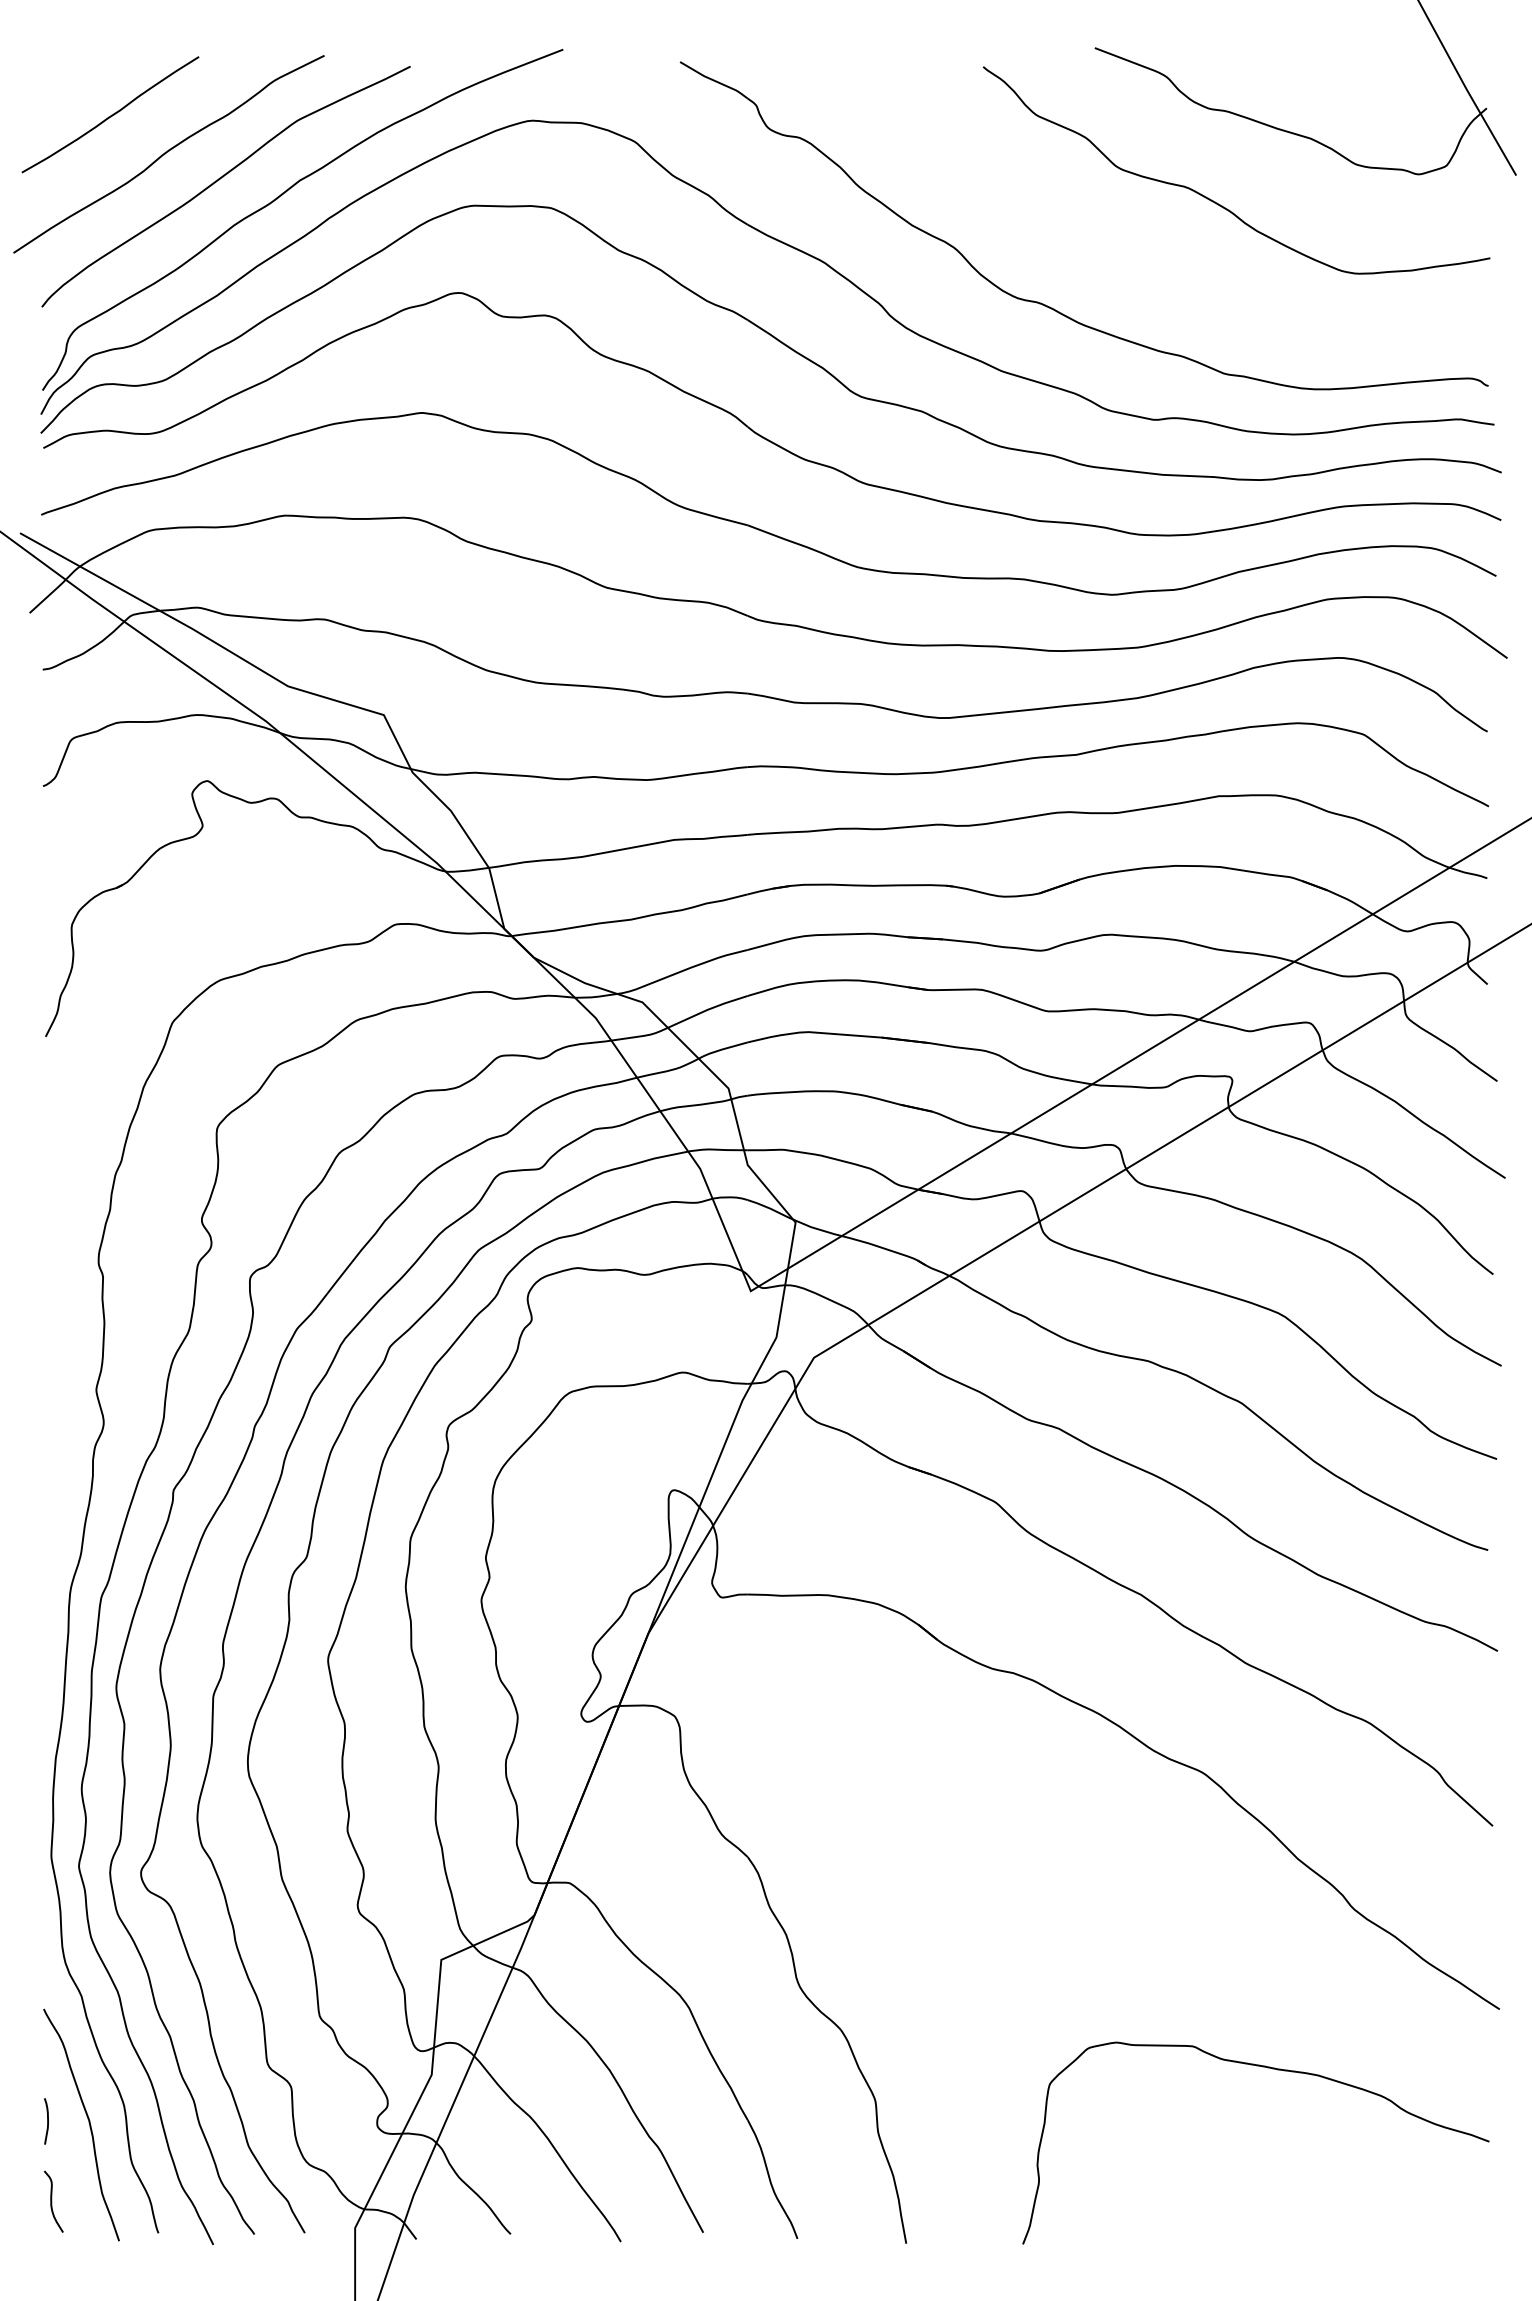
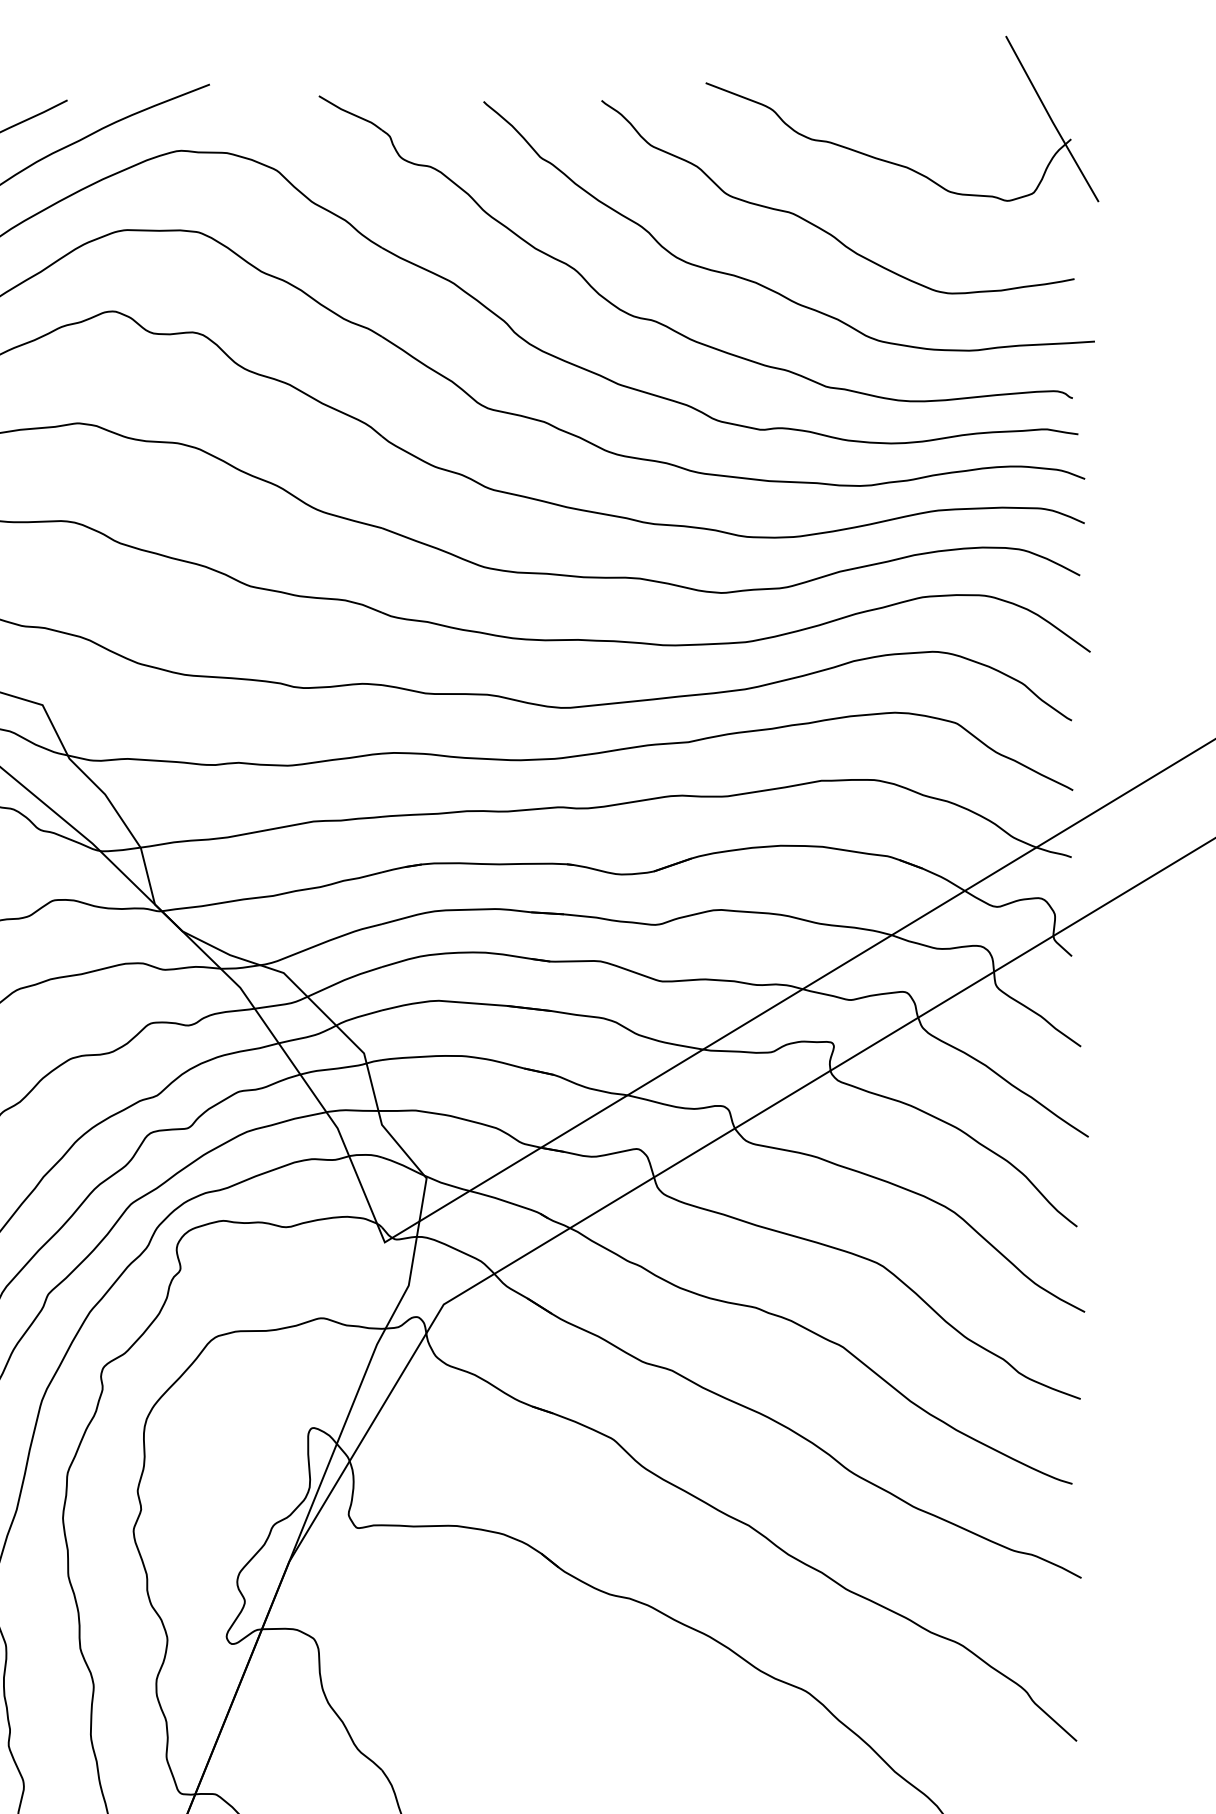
curve: (1154, 263) -> (761, 283), added

